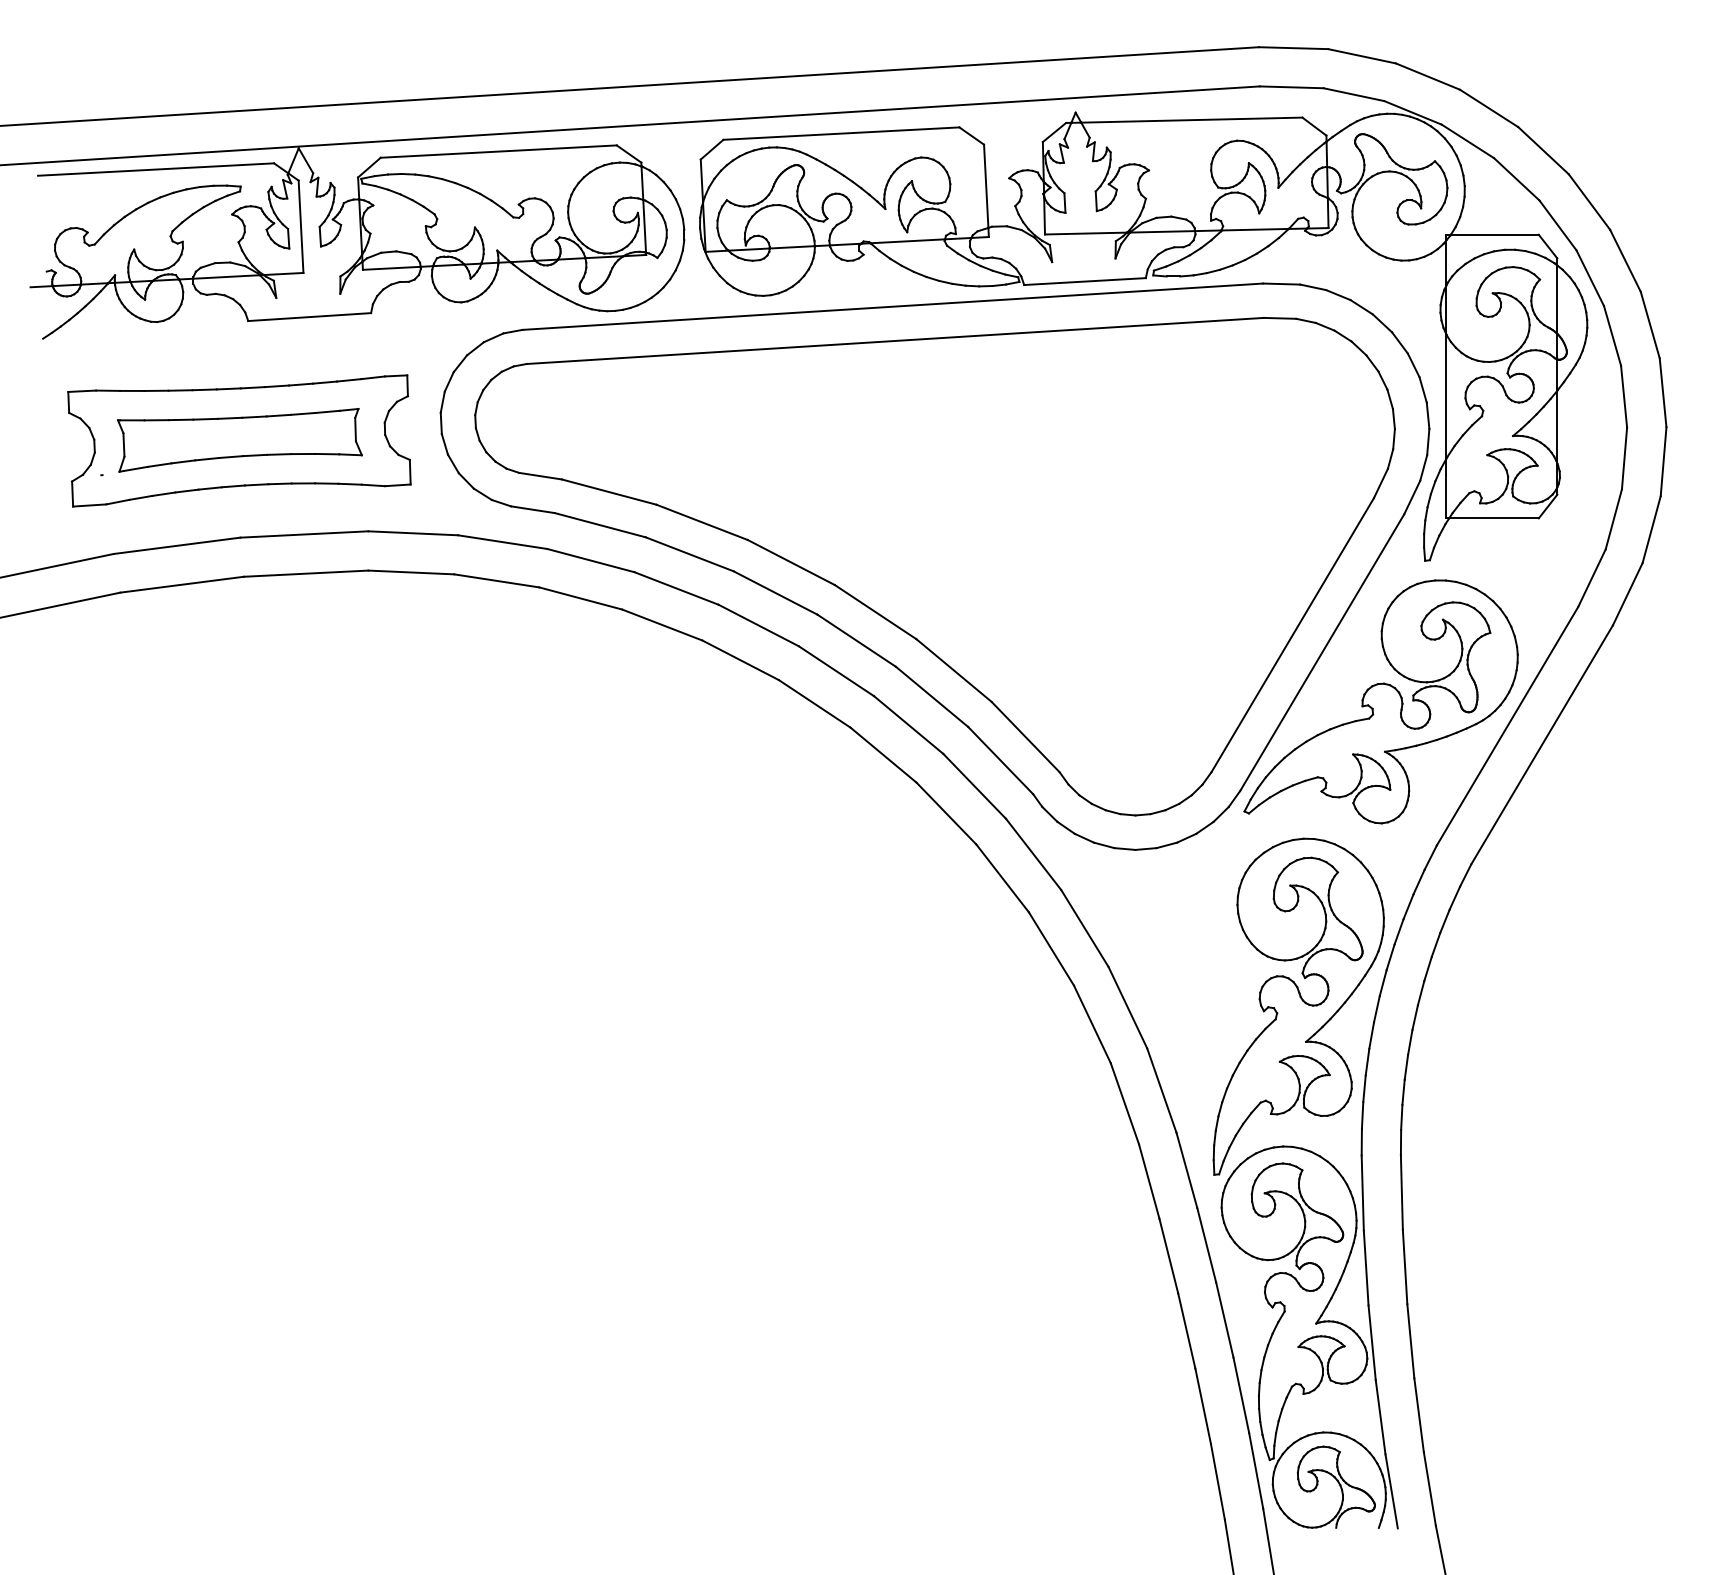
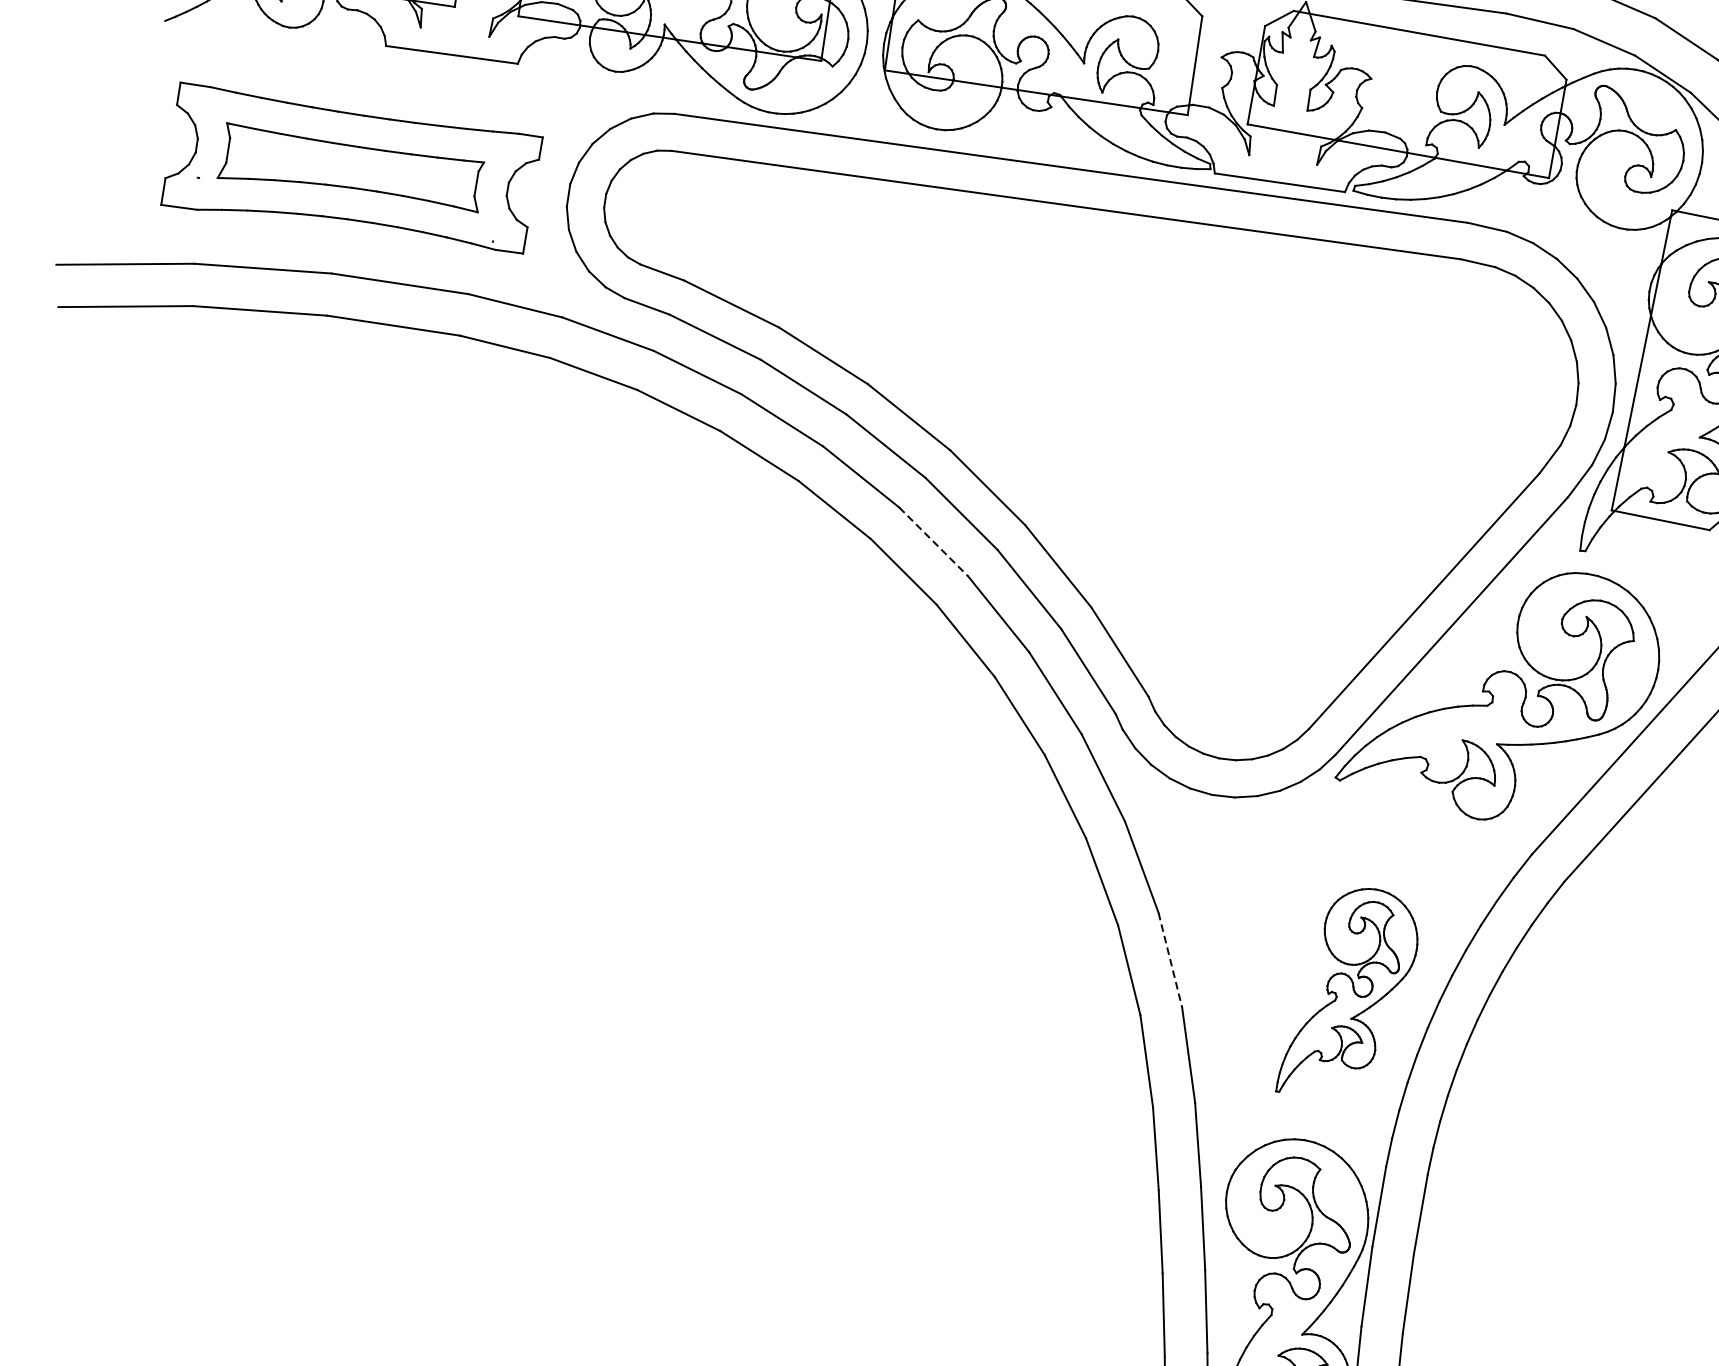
line: (836, 671) -> (933, 542), solid -> dashed
part: (1298, 1006) -> (1351, 995), size x0.6
line: (1128, 1008) -> (1170, 961), solid -> dashed

